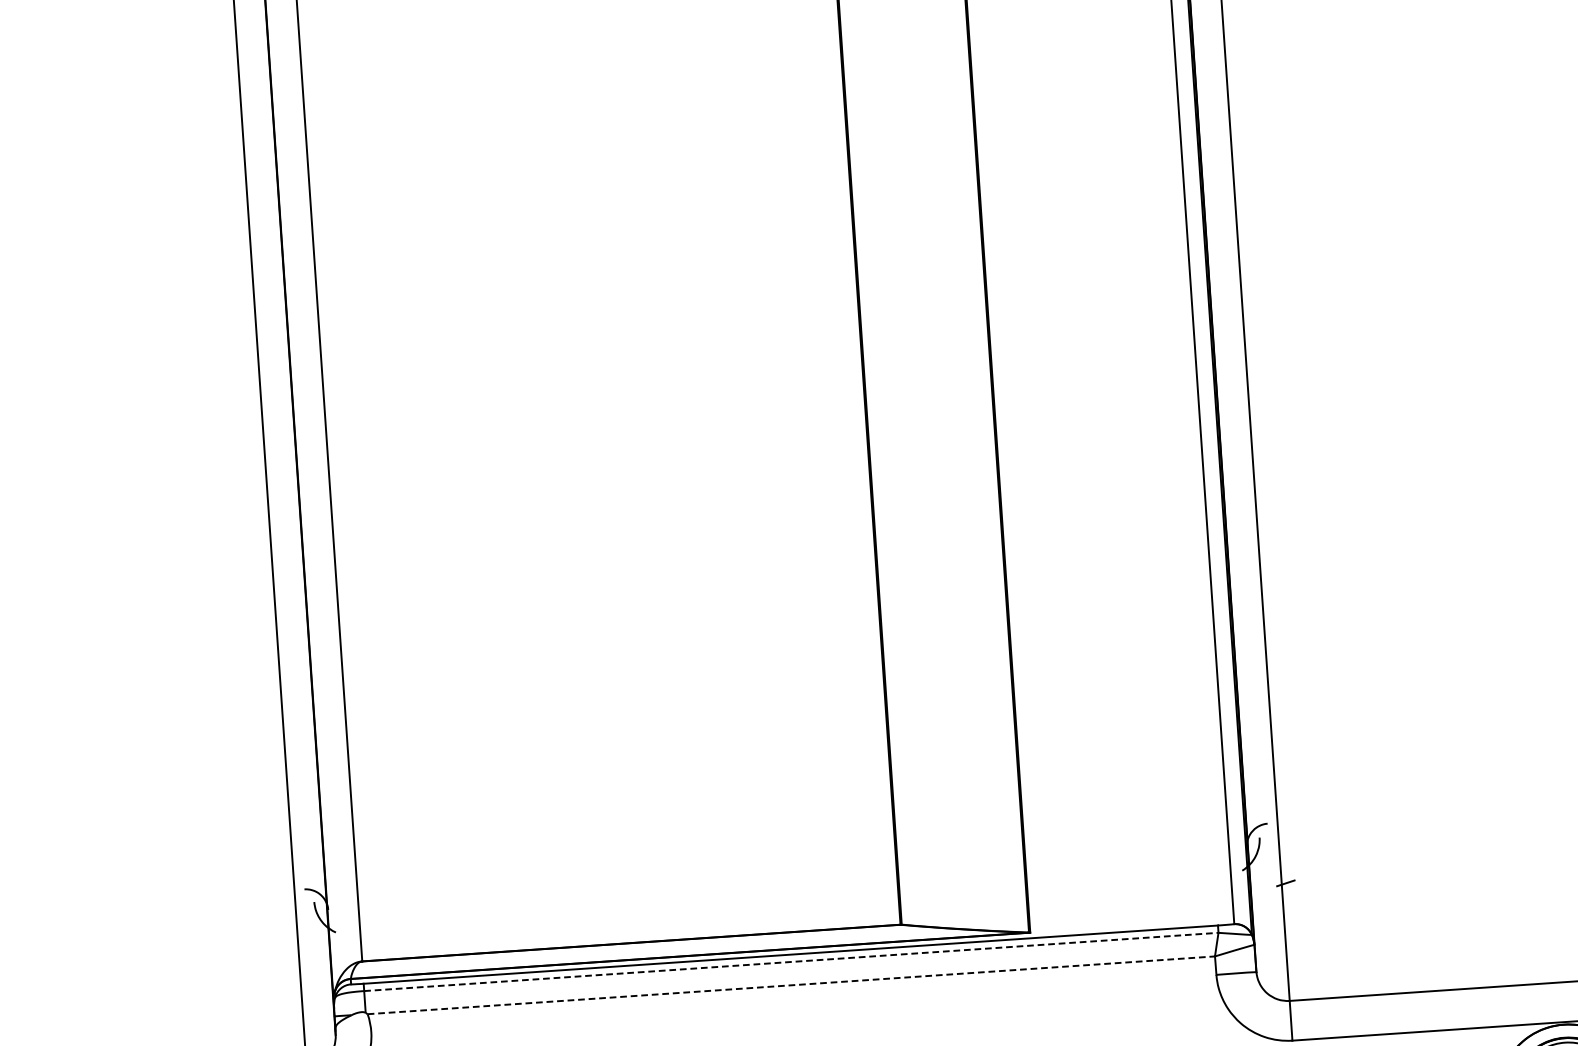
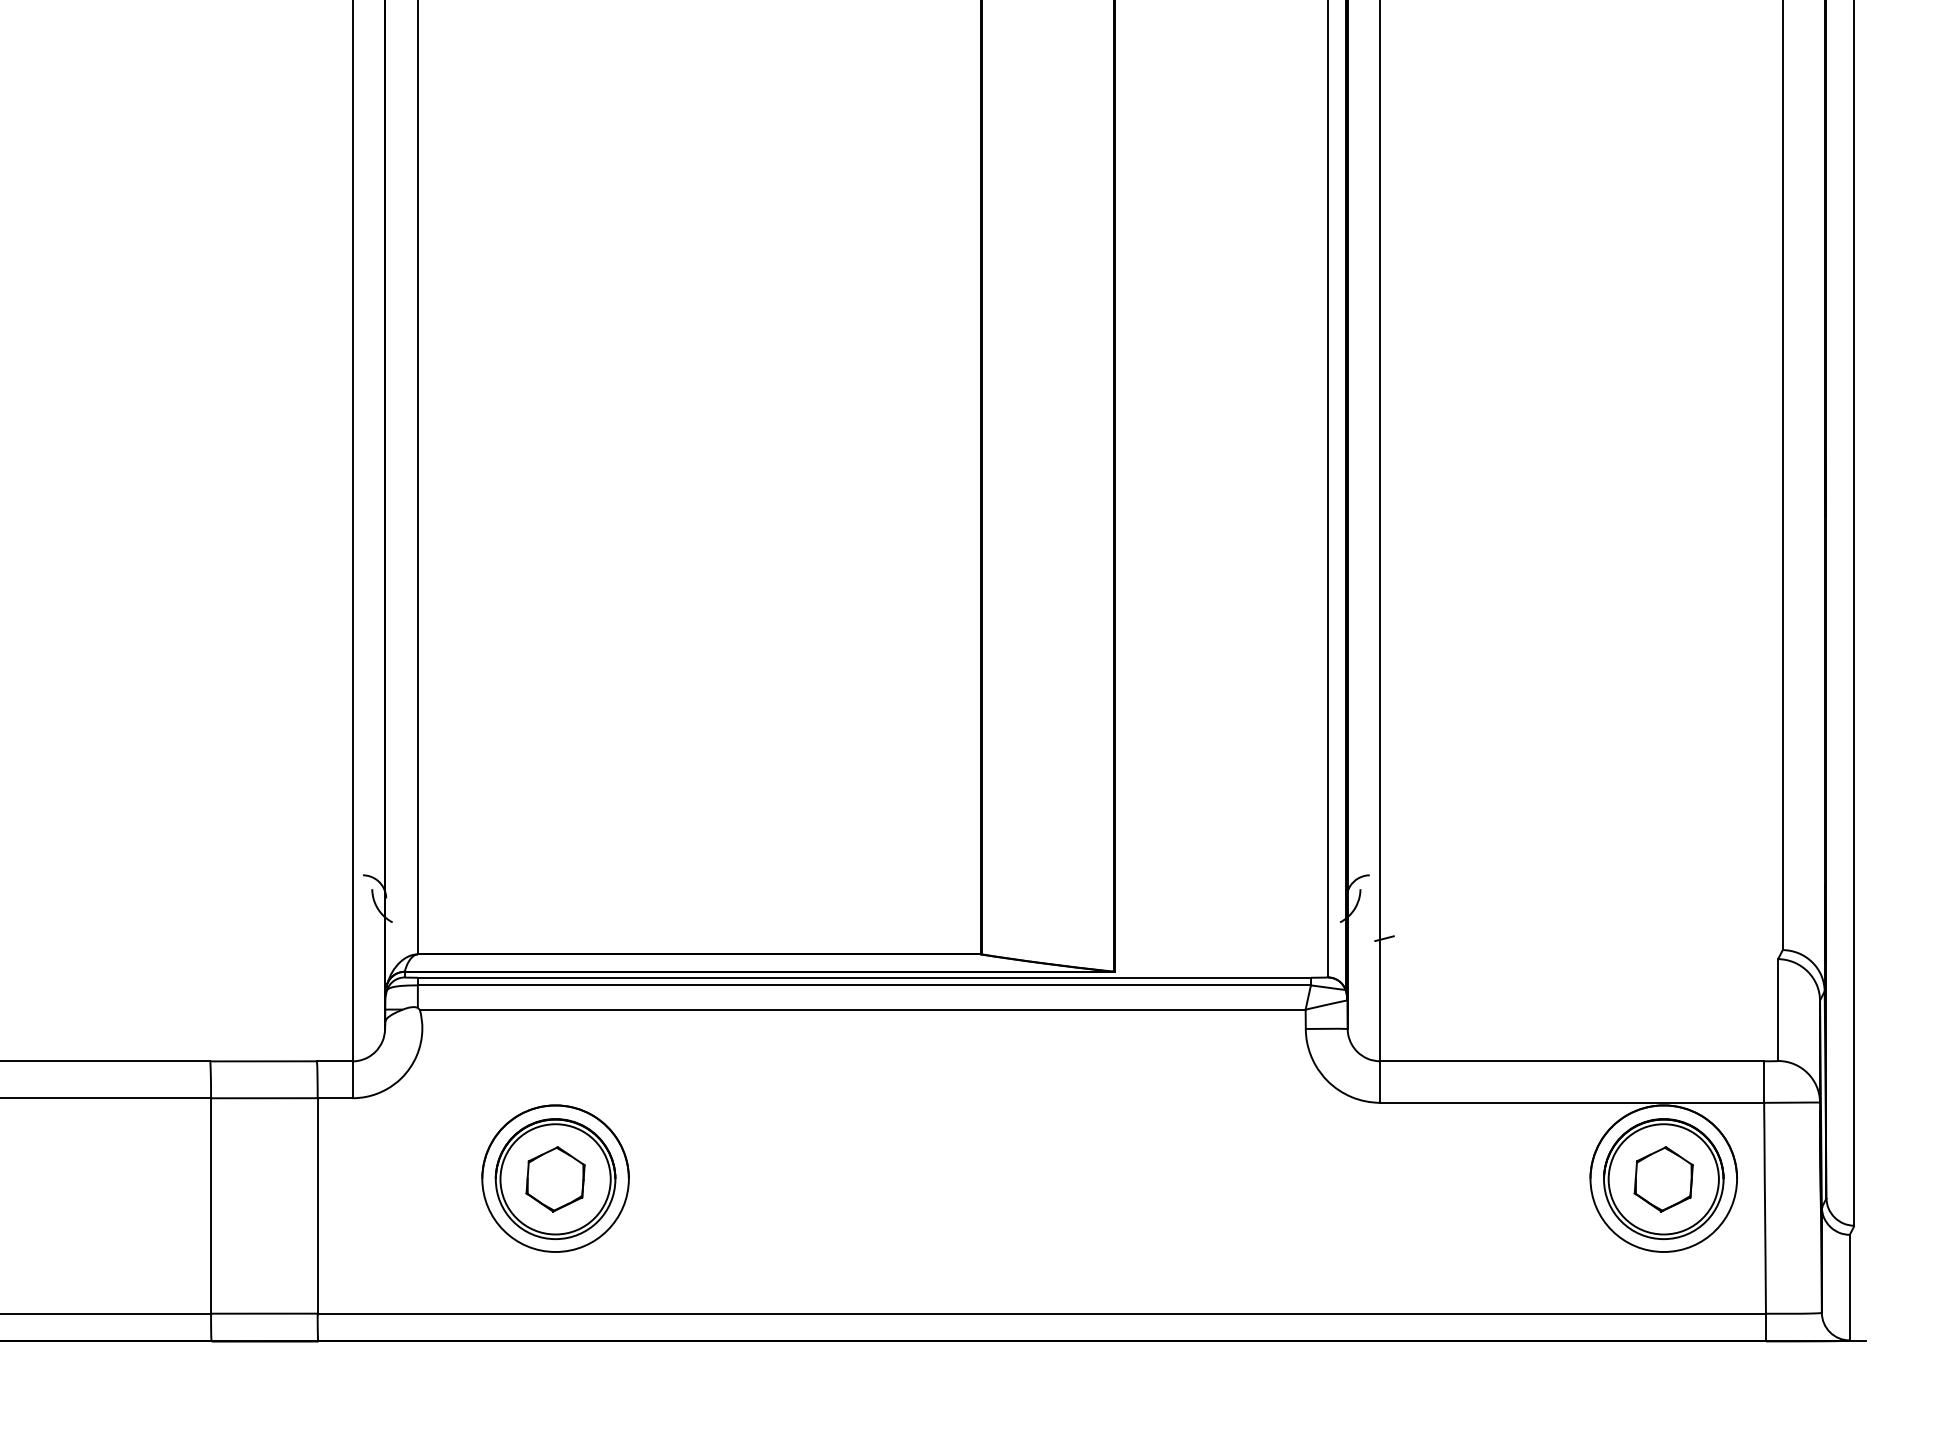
line: (791, 962) -> (864, 985), dashed -> solid
line: (791, 985) -> (862, 1009), dashed -> solid

